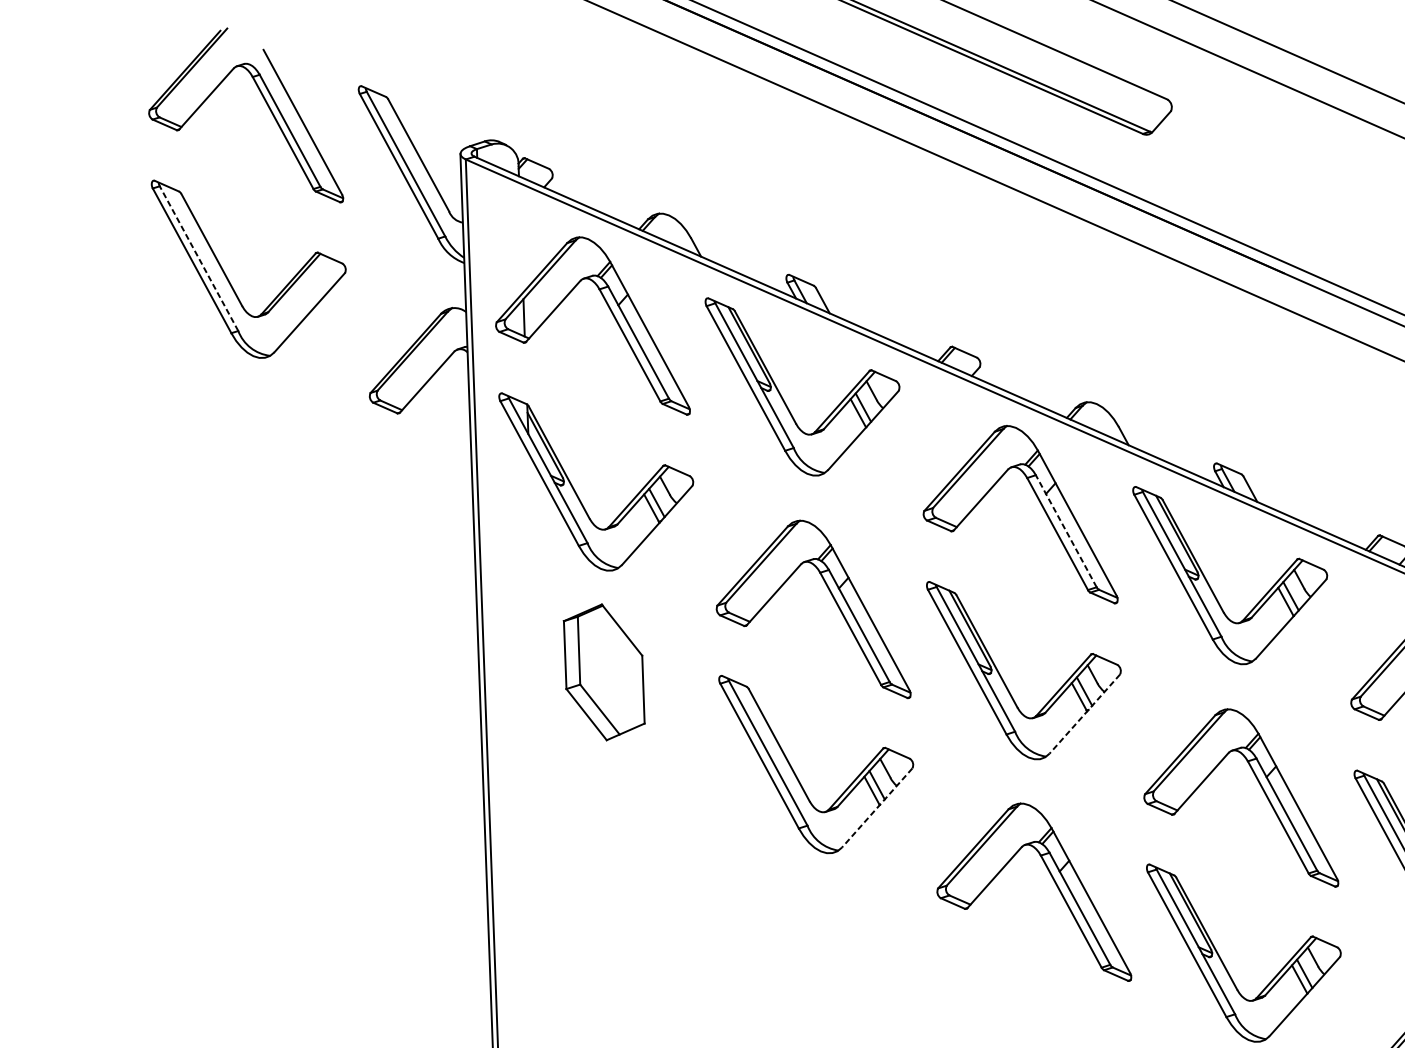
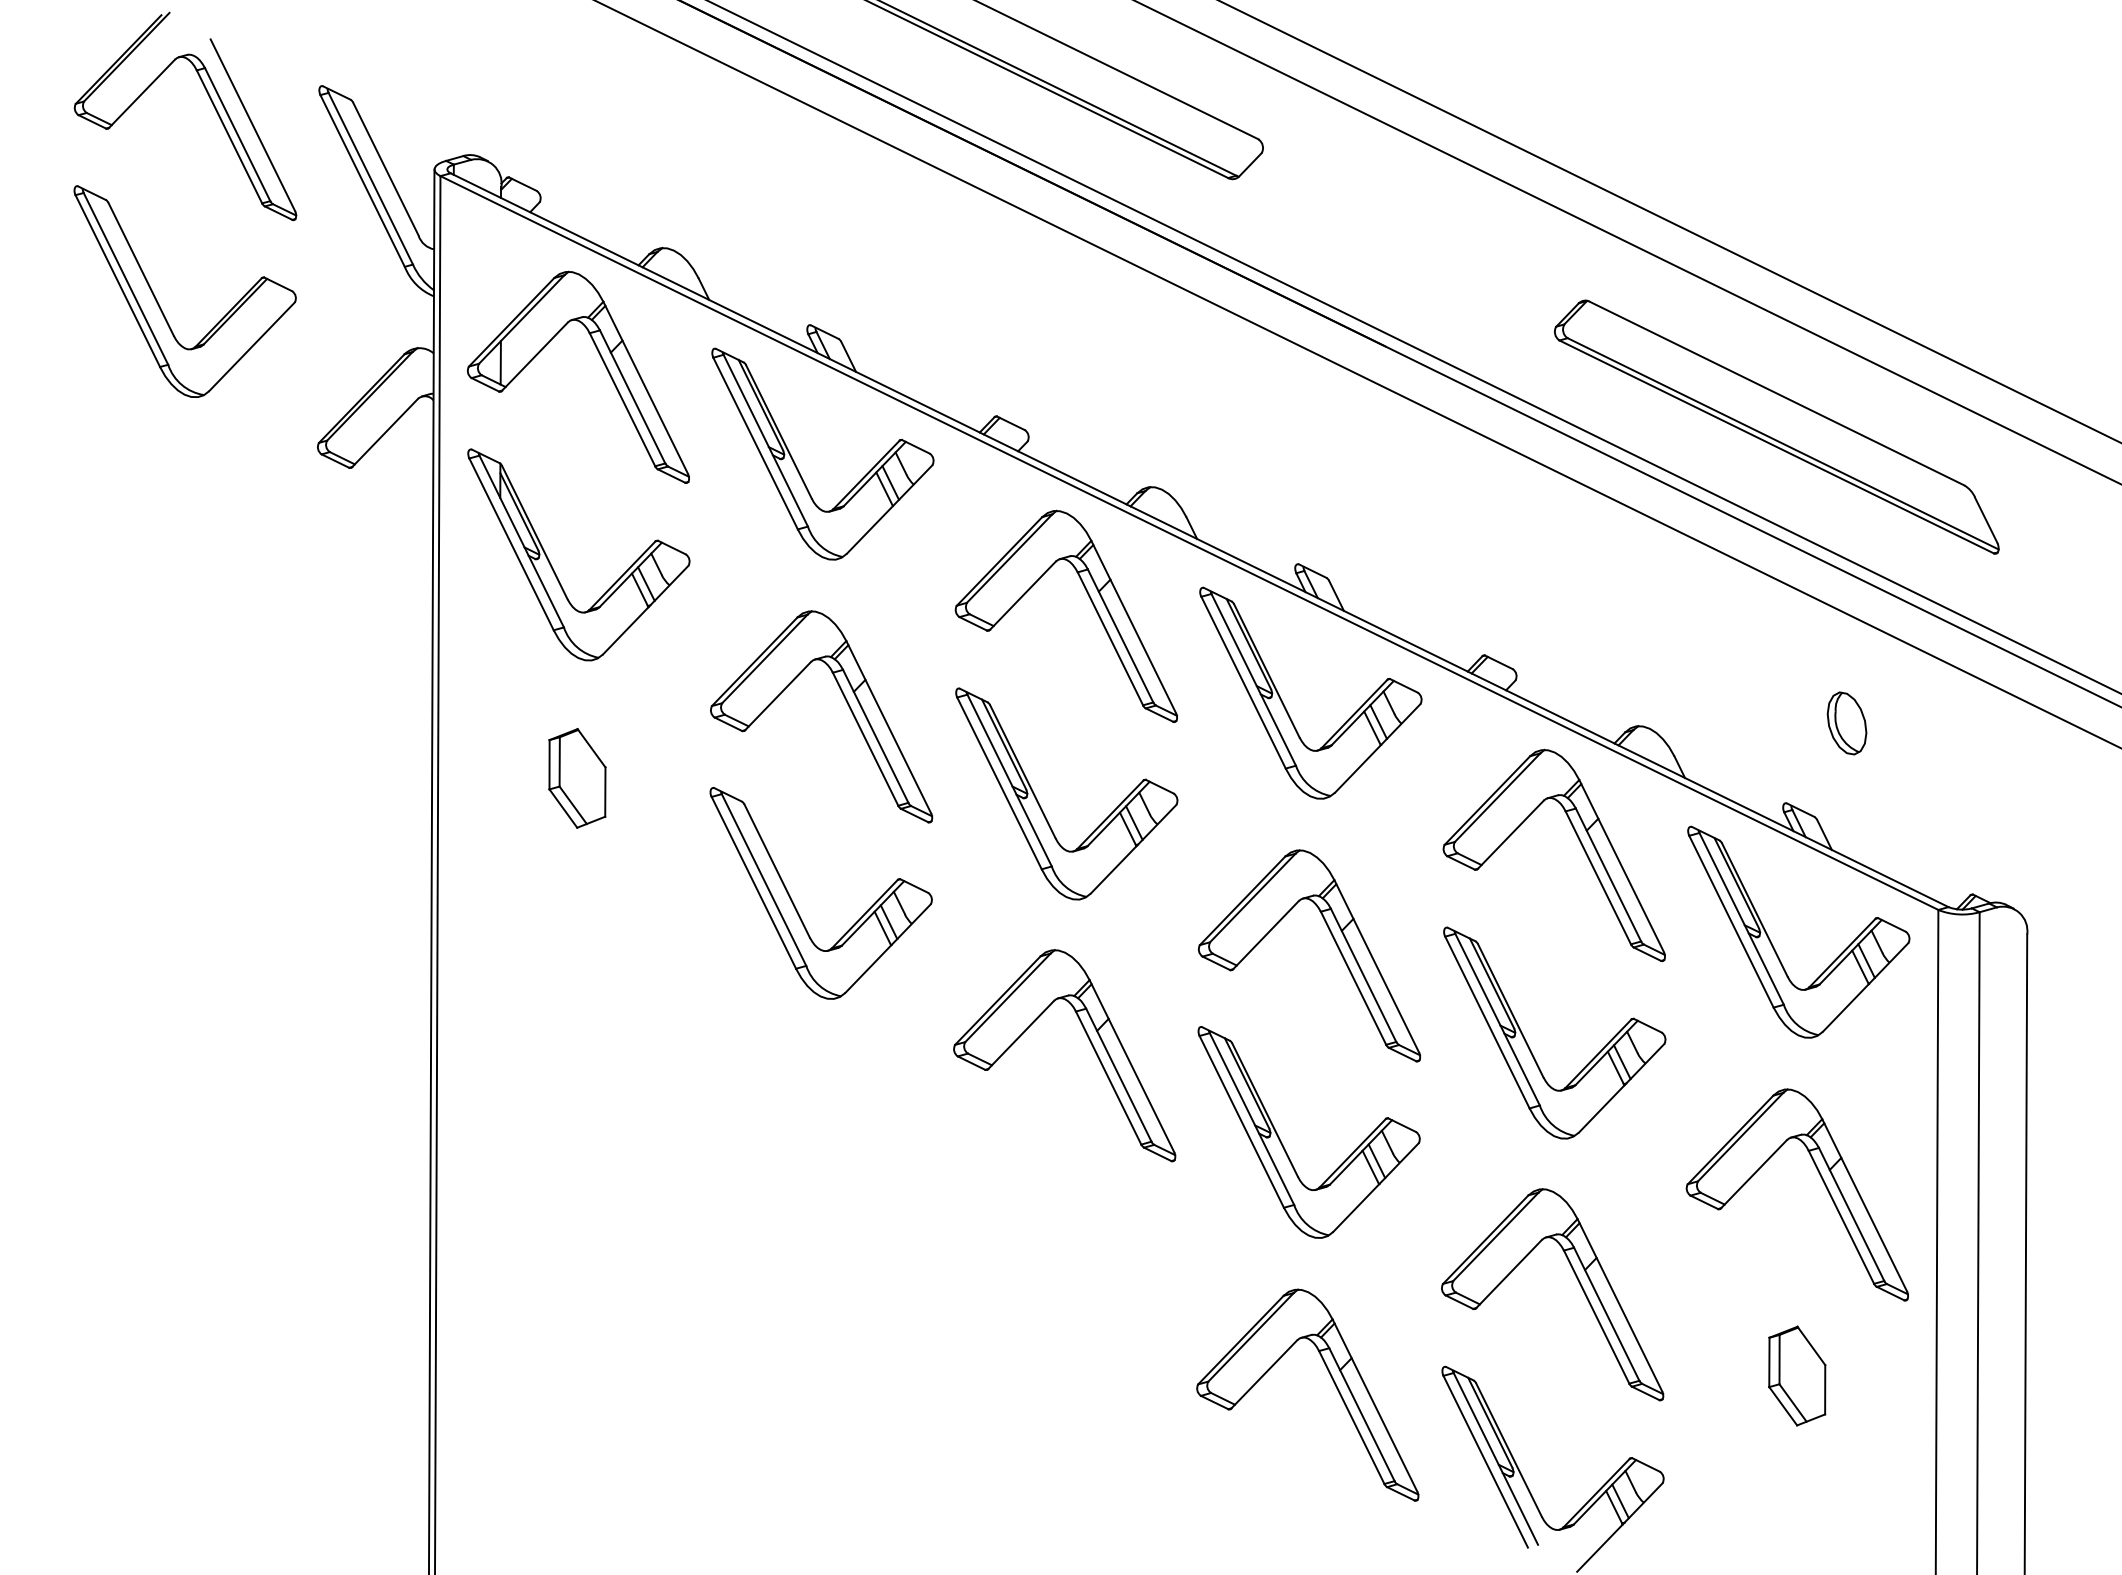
line: (198, 258) -> (125, 278), dashed -> solid
line: (1066, 530) -> (1120, 635), dashed -> solid
part: (604, 672) -> (577, 778), size x0.62
line: (1084, 714) -> (1133, 849), dashed -> solid
line: (877, 807) -> (888, 948), dashed -> solid

